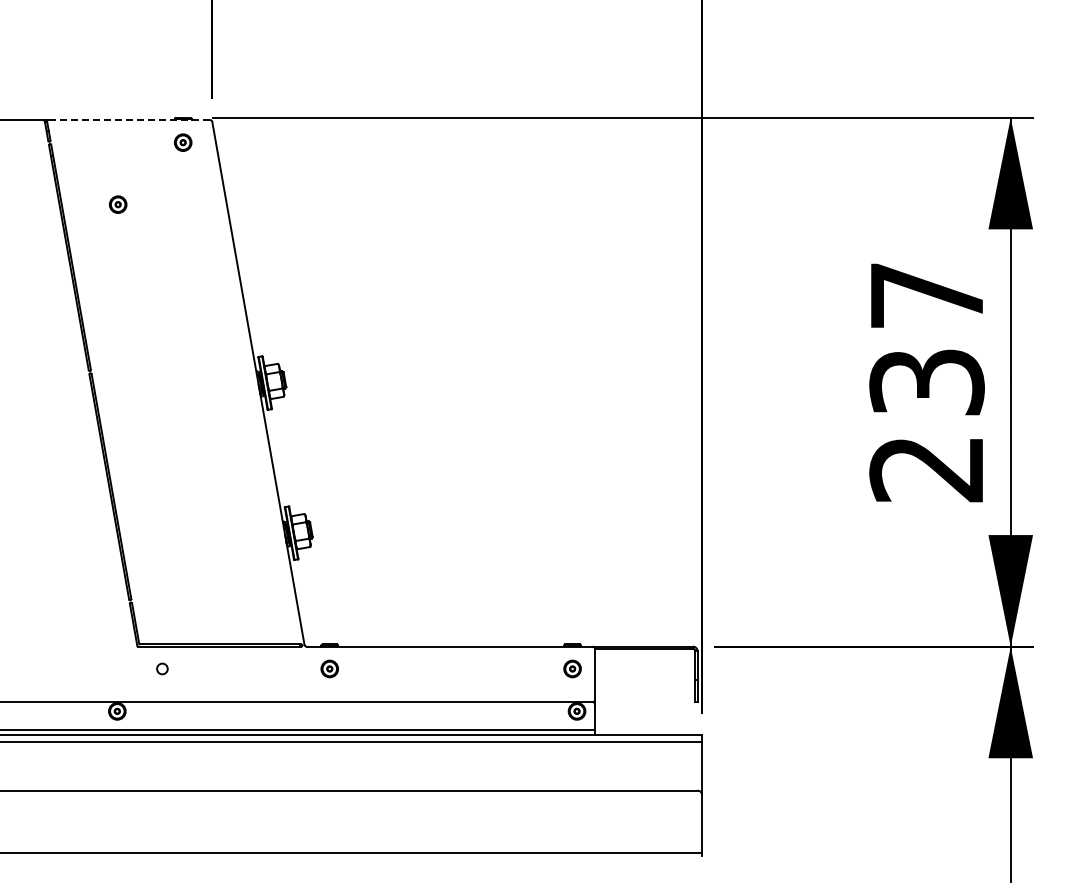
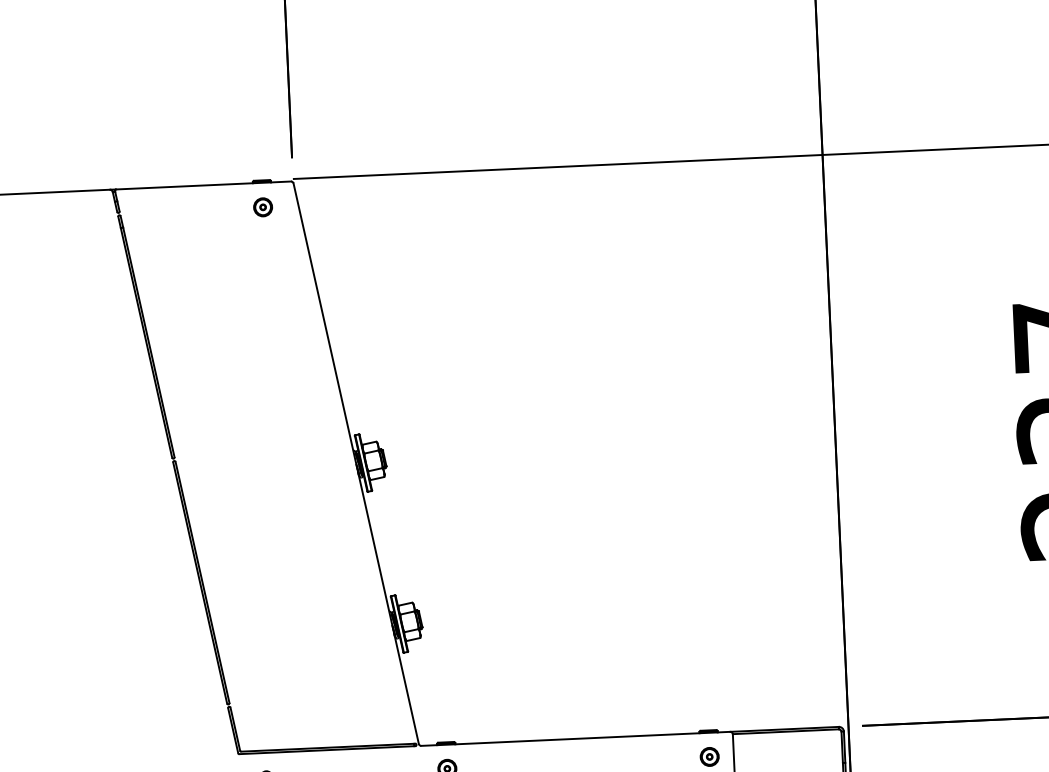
line: (129, 120) -> (204, 186), dashed -> solid
part: (117, 204) -> (195, 277), removed

